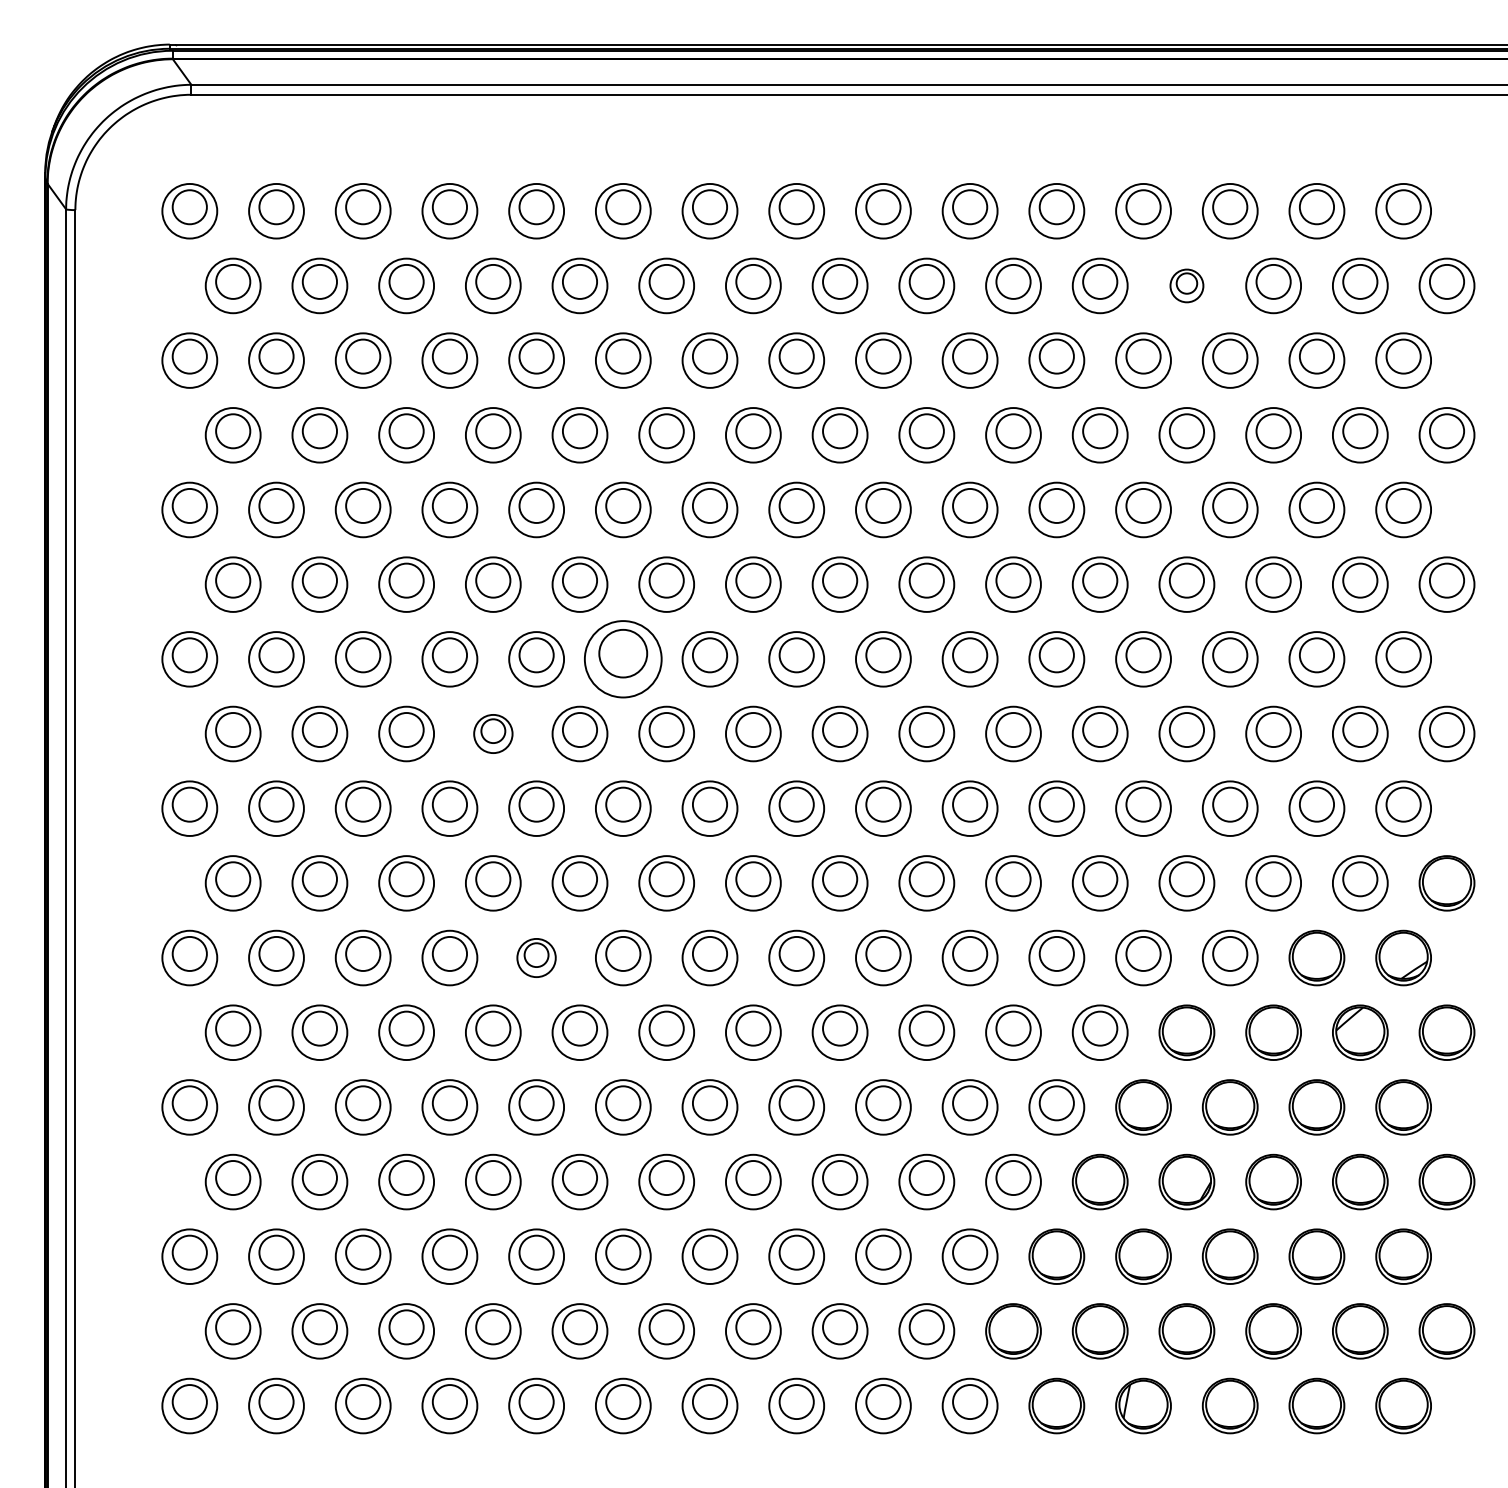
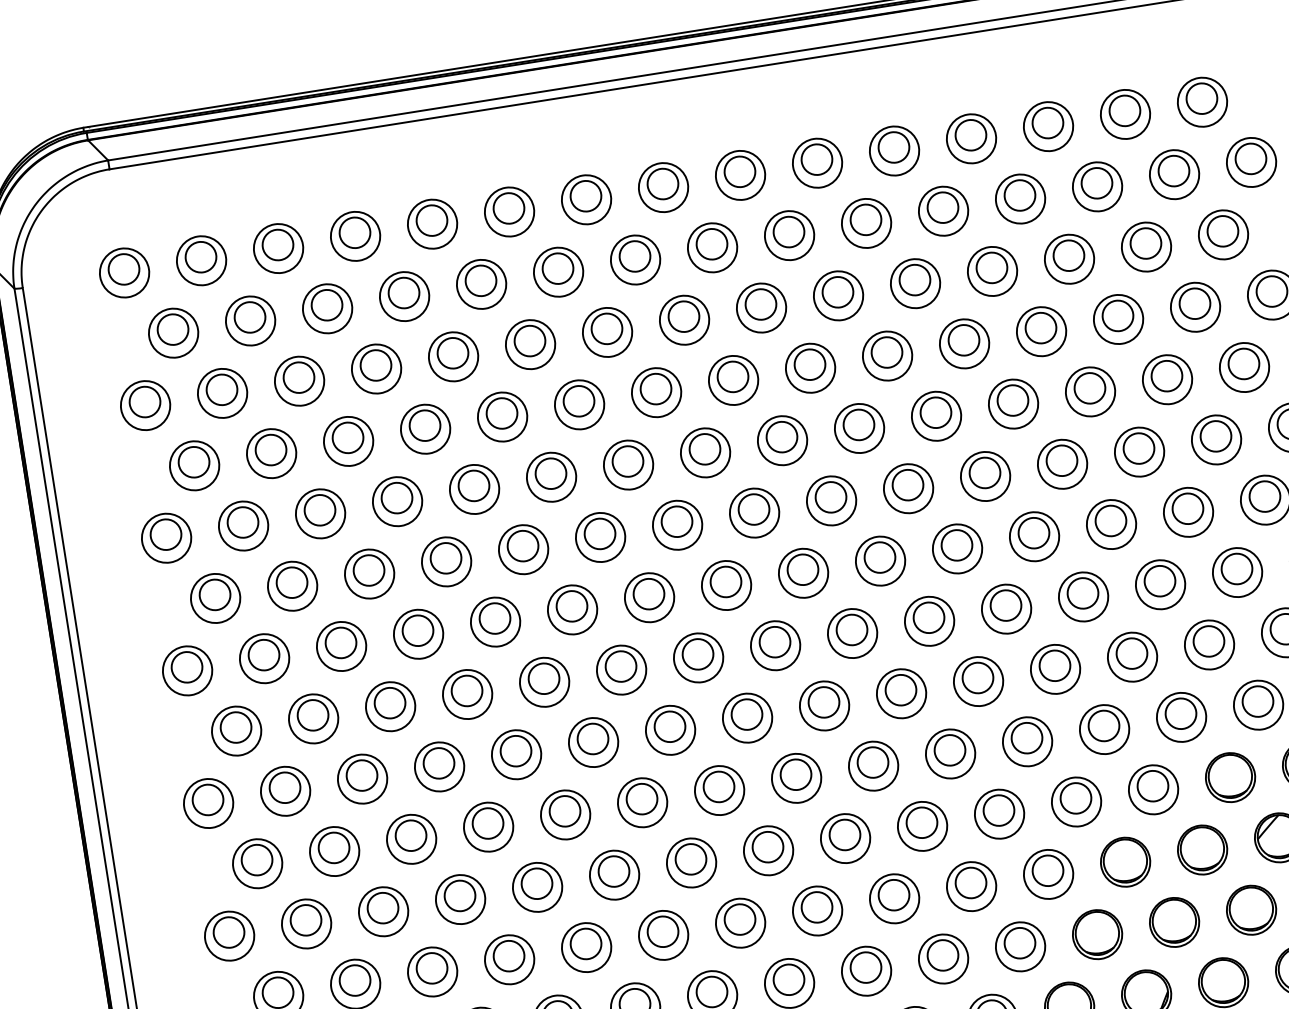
part: (1186, 285) -> (1020, 198), size x1.67
part: (623, 659) -> (572, 610), size x0.71
part: (493, 733) -> (467, 694), size x1.43
part: (536, 957) -> (537, 886), size x1.43

